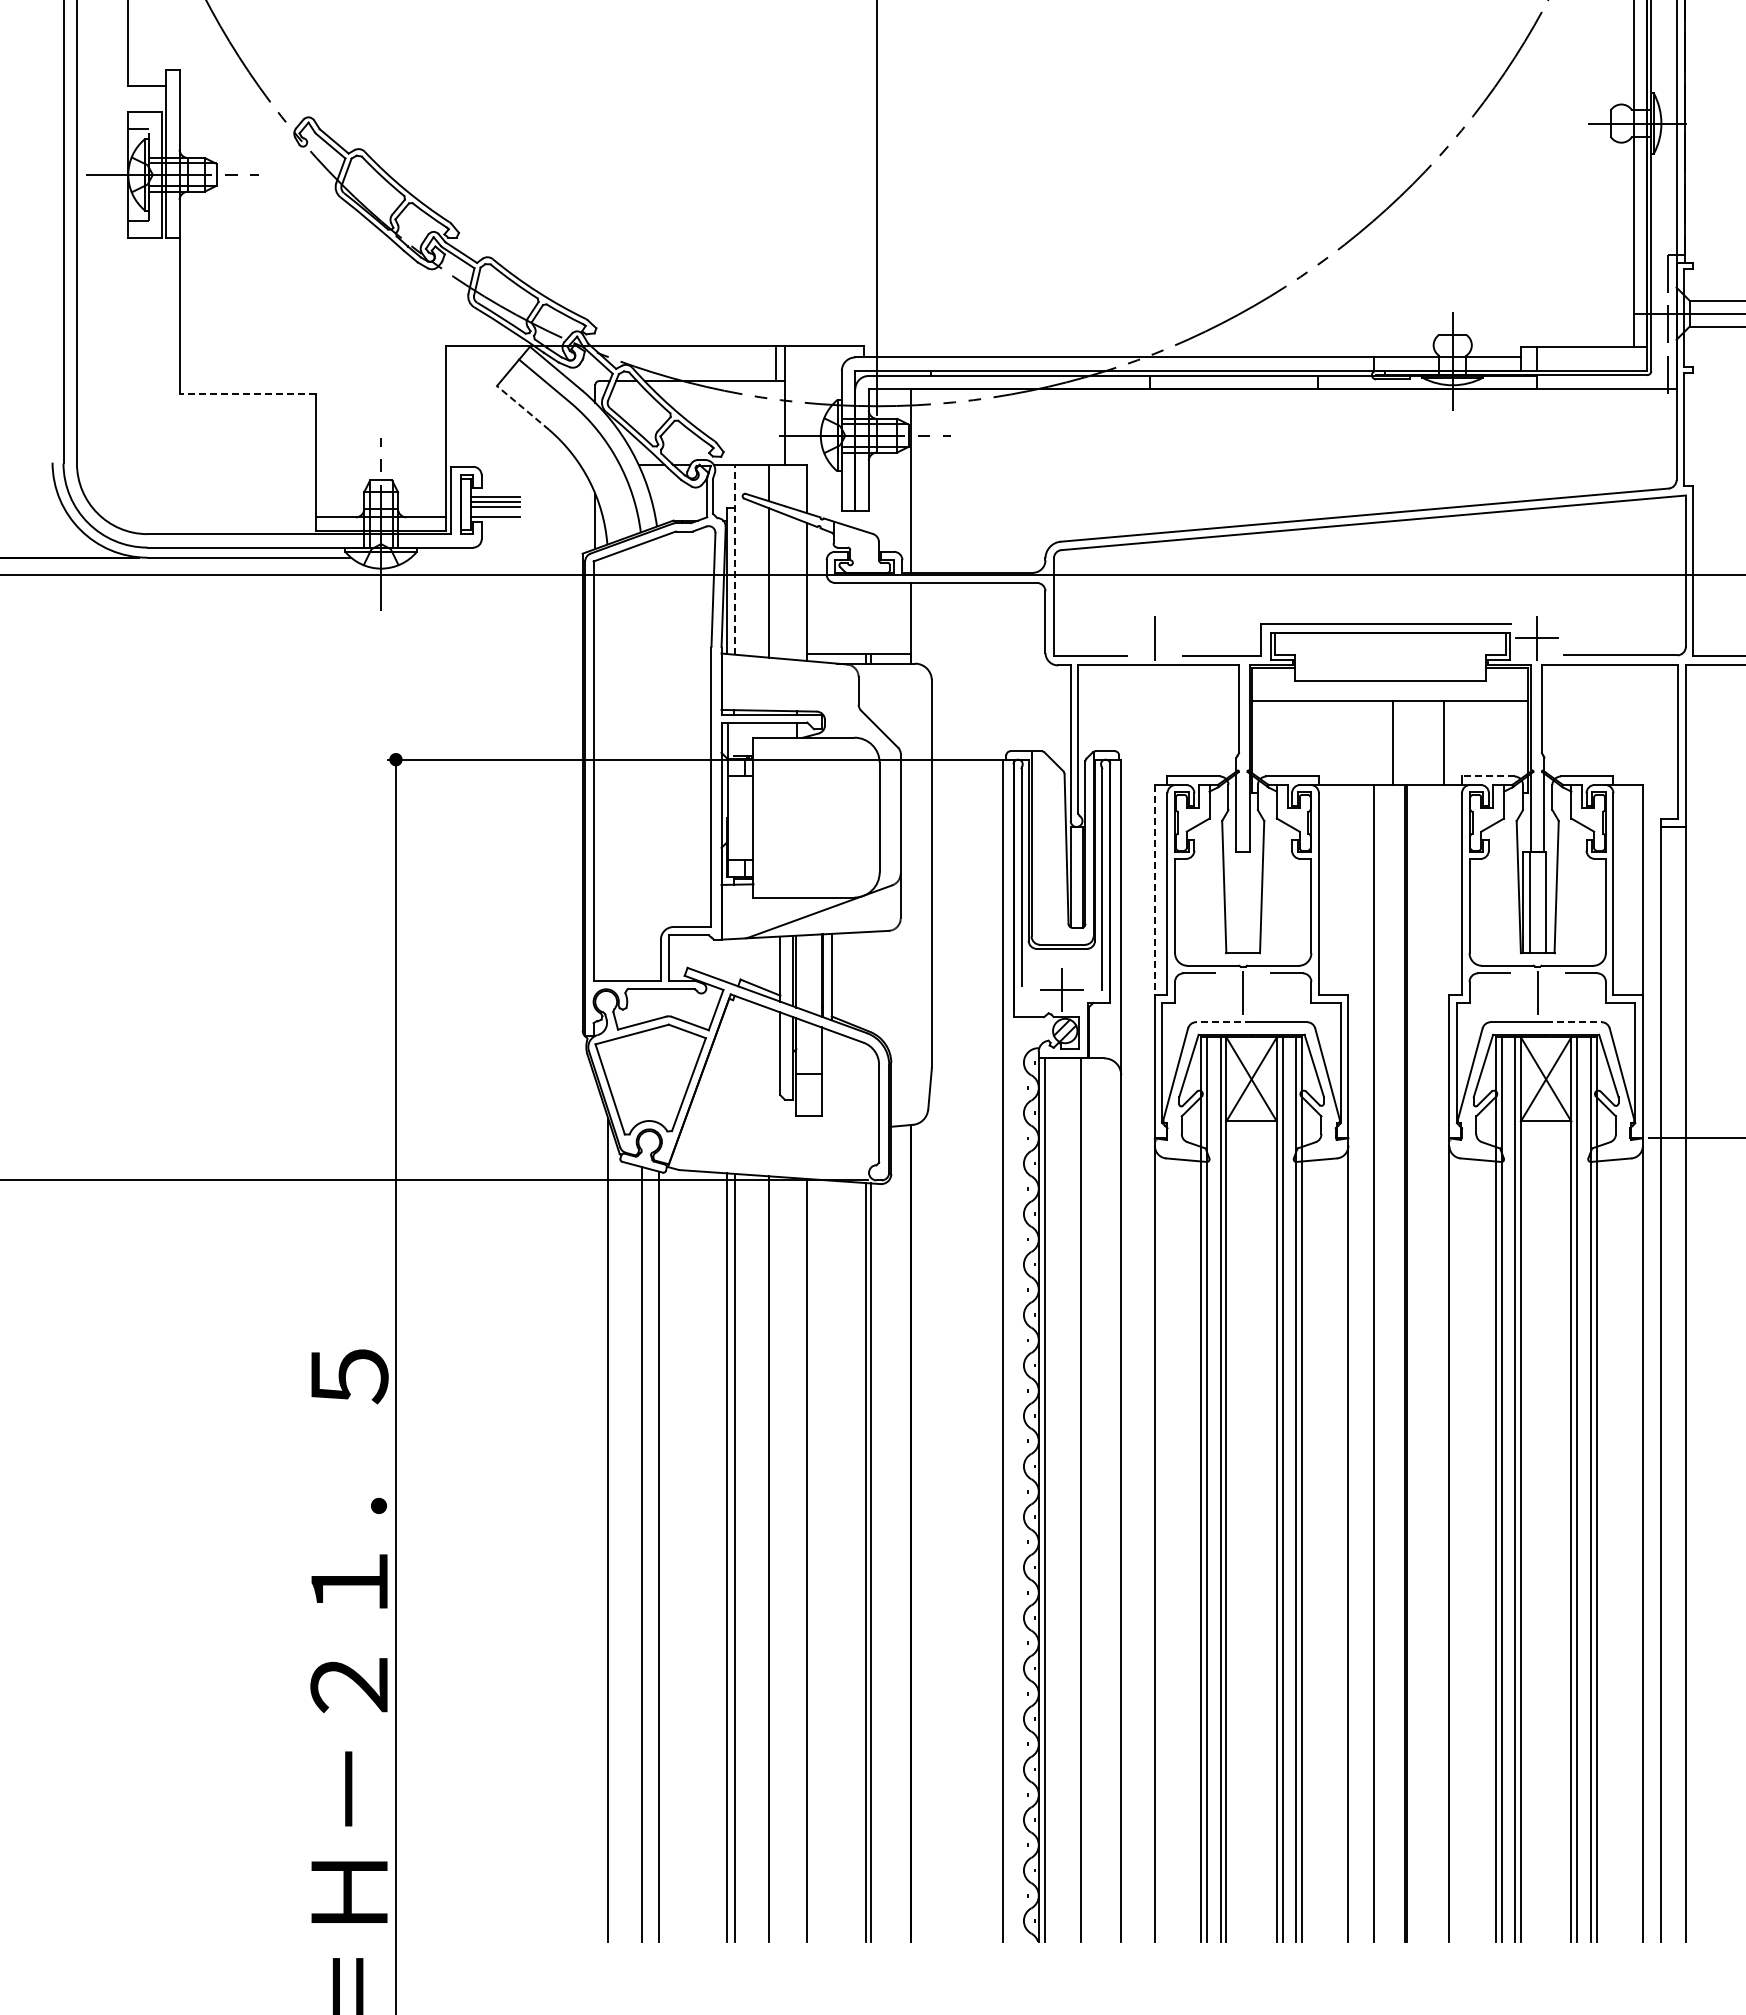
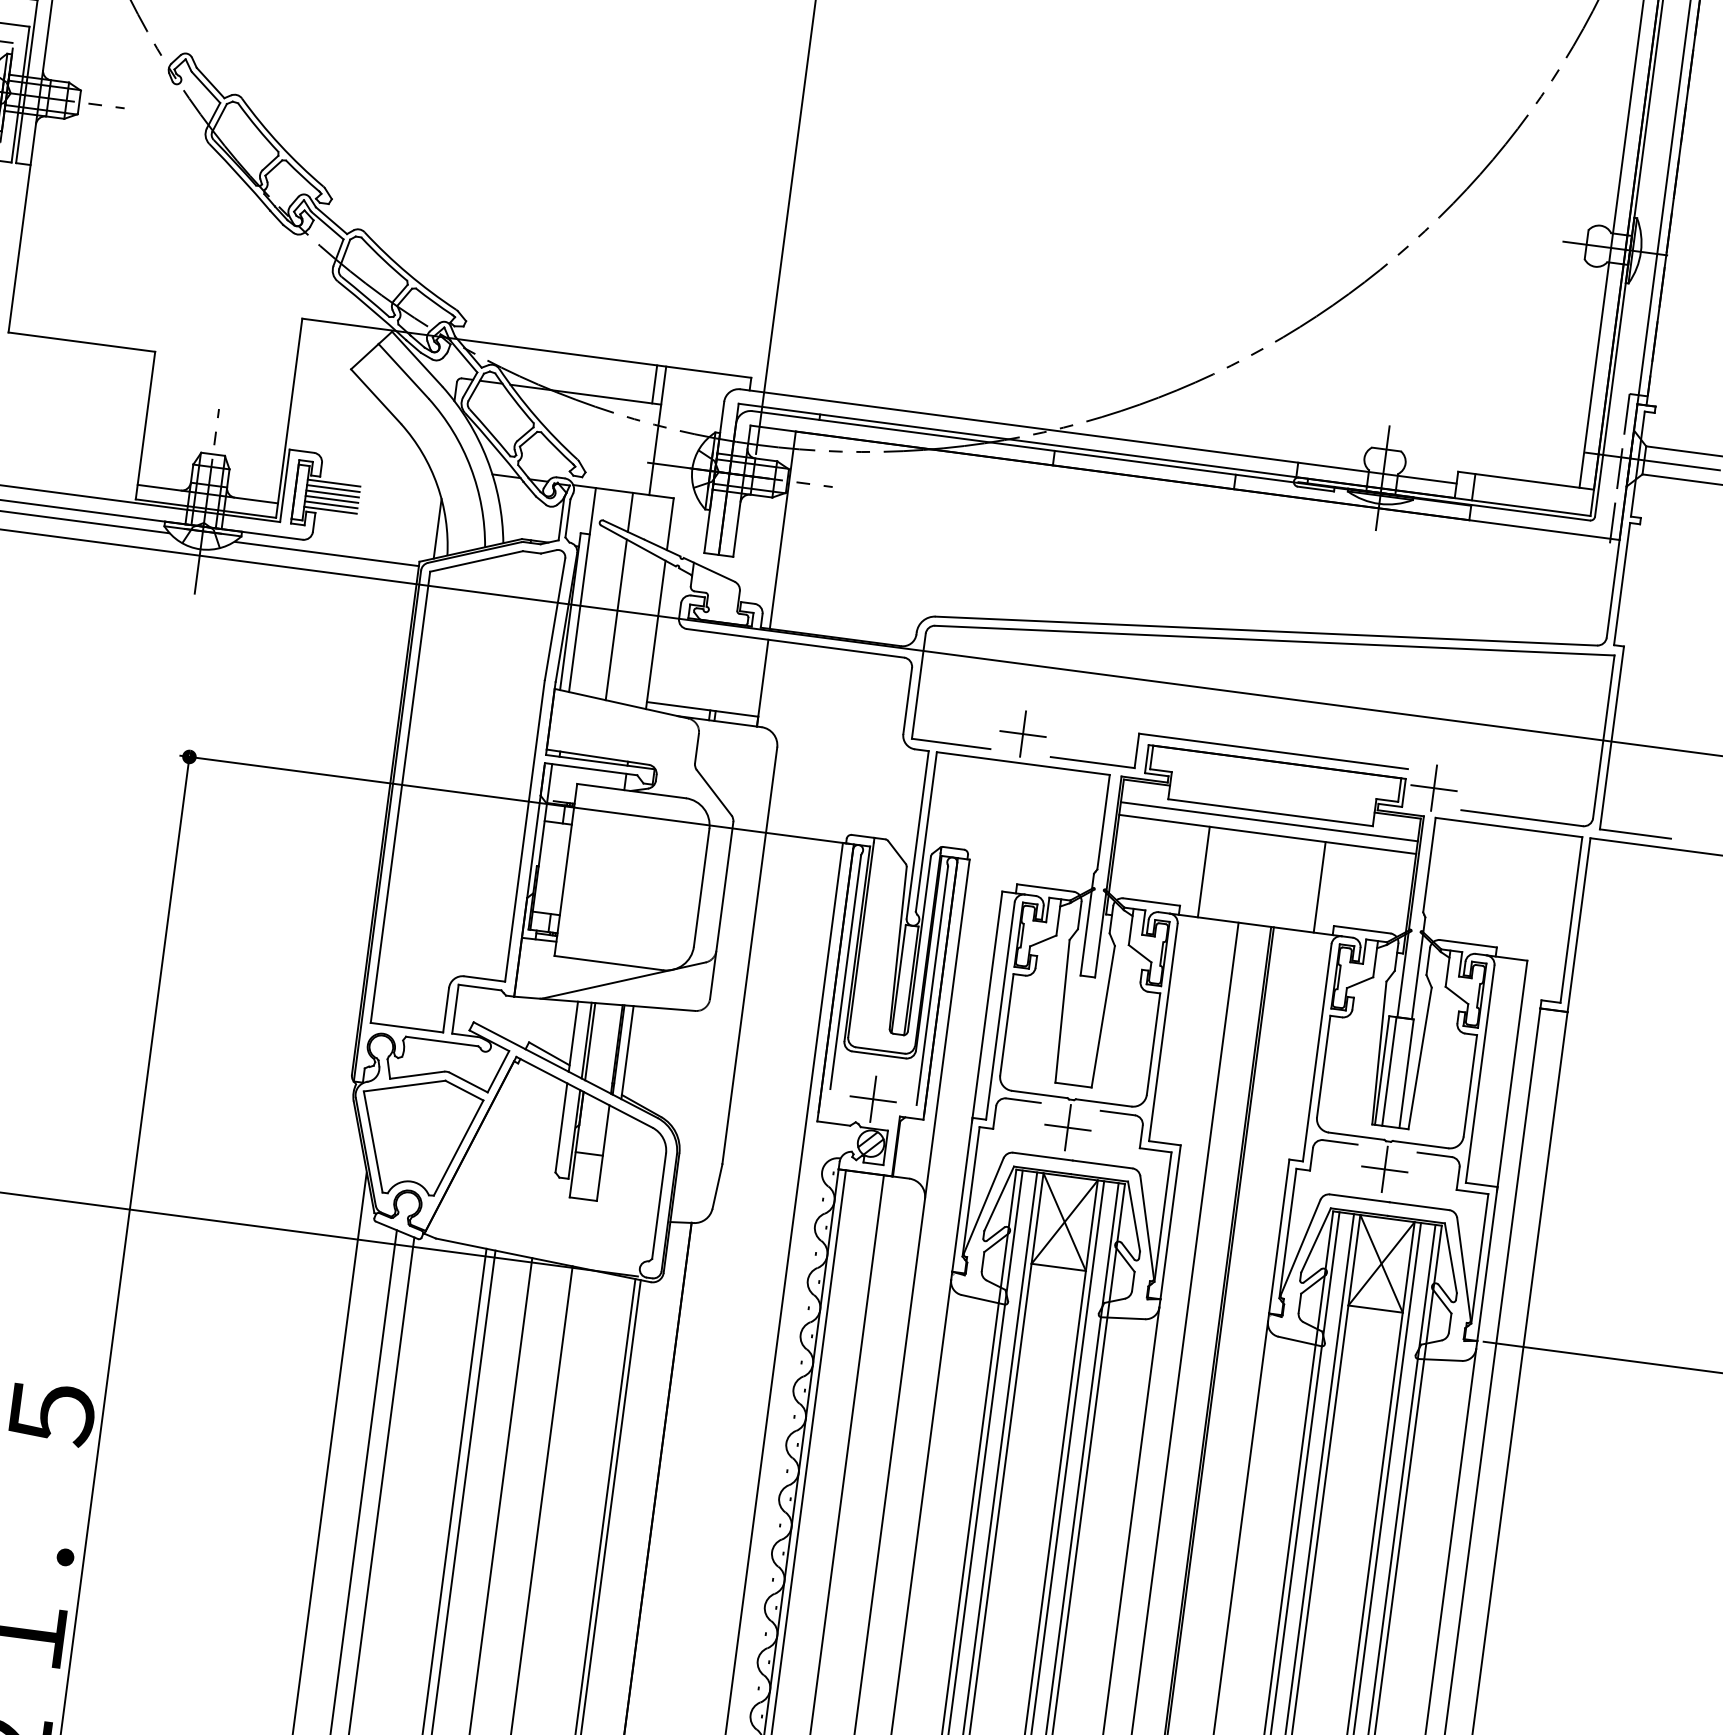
line: (247, 393) -> (81, 341), dashed -> solid
line: (522, 407) -> (375, 396), dashed -> solid
line: (494, 492) -> (333, 483), added
line: (494, 512) -> (330, 504), added
line: (496, 557) -> (326, 553), added
line: (734, 559) -> (582, 589), dashed -> solid
line: (1154, 638) -> (1022, 734), added
line: (1390, 688) -> (1269, 821), added
line: (1392, 742) -> (1203, 871), moved
line: (1487, 776) -> (1361, 929), dashed -> solid
line: (1154, 892) -> (986, 1007), dashed -> solid
line: (1243, 992) -> (1068, 1127), added
line: (1537, 992) -> (1384, 1169), added
line: (1223, 1022) -> (1042, 1156), dashed -> solid
line: (1573, 1022) -> (1419, 1206), dashed -> solid

